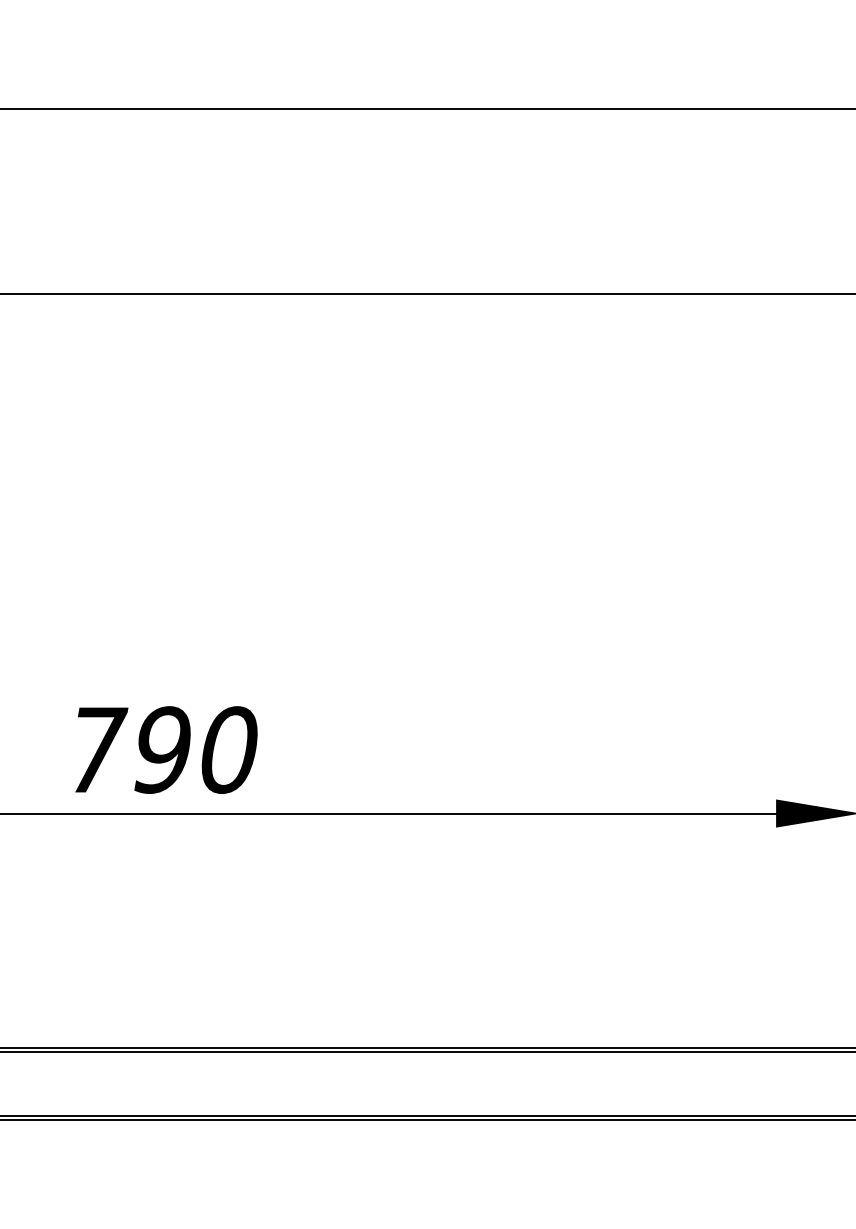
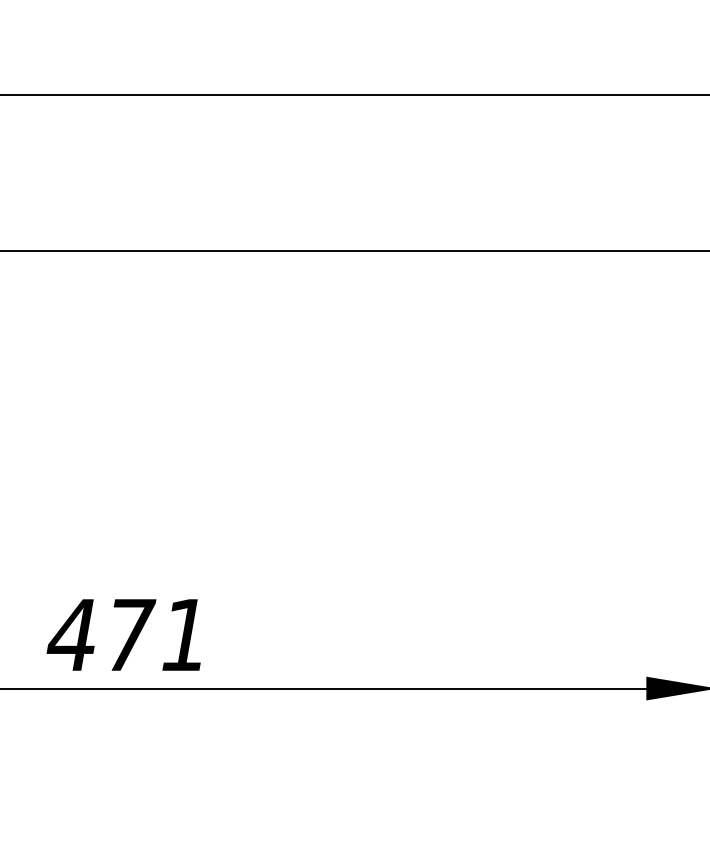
text: (160, 749) -> (127, 634), 790 -> 471

